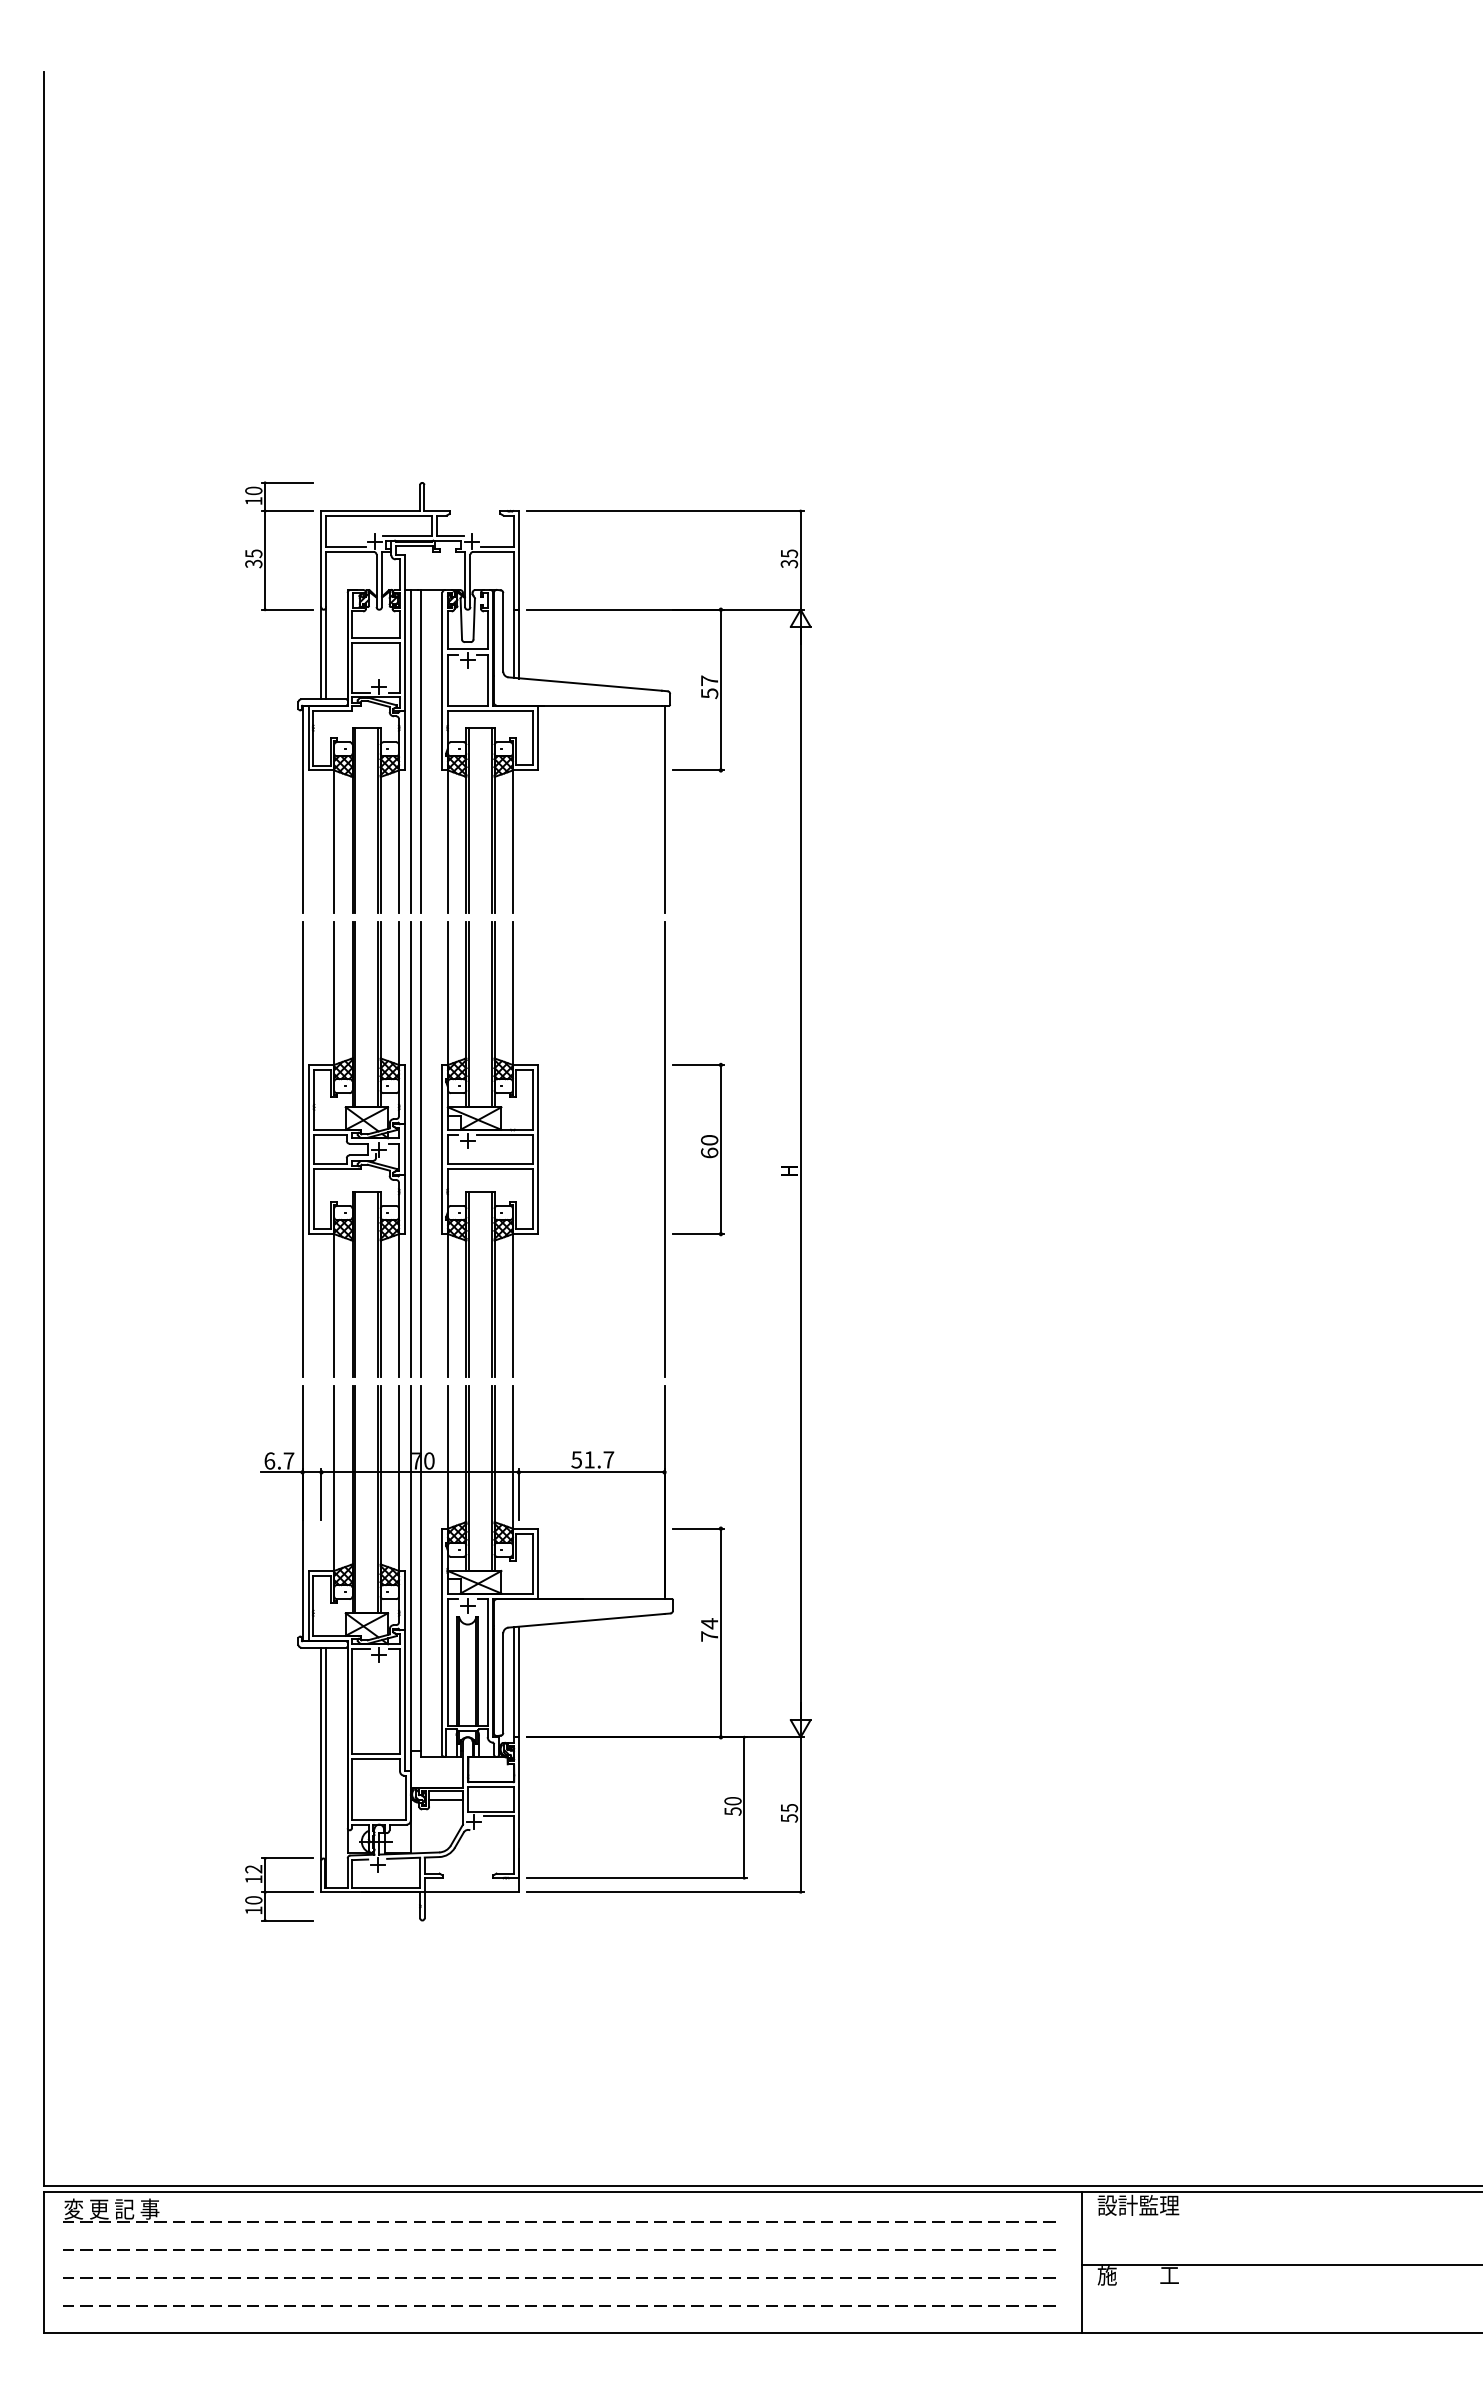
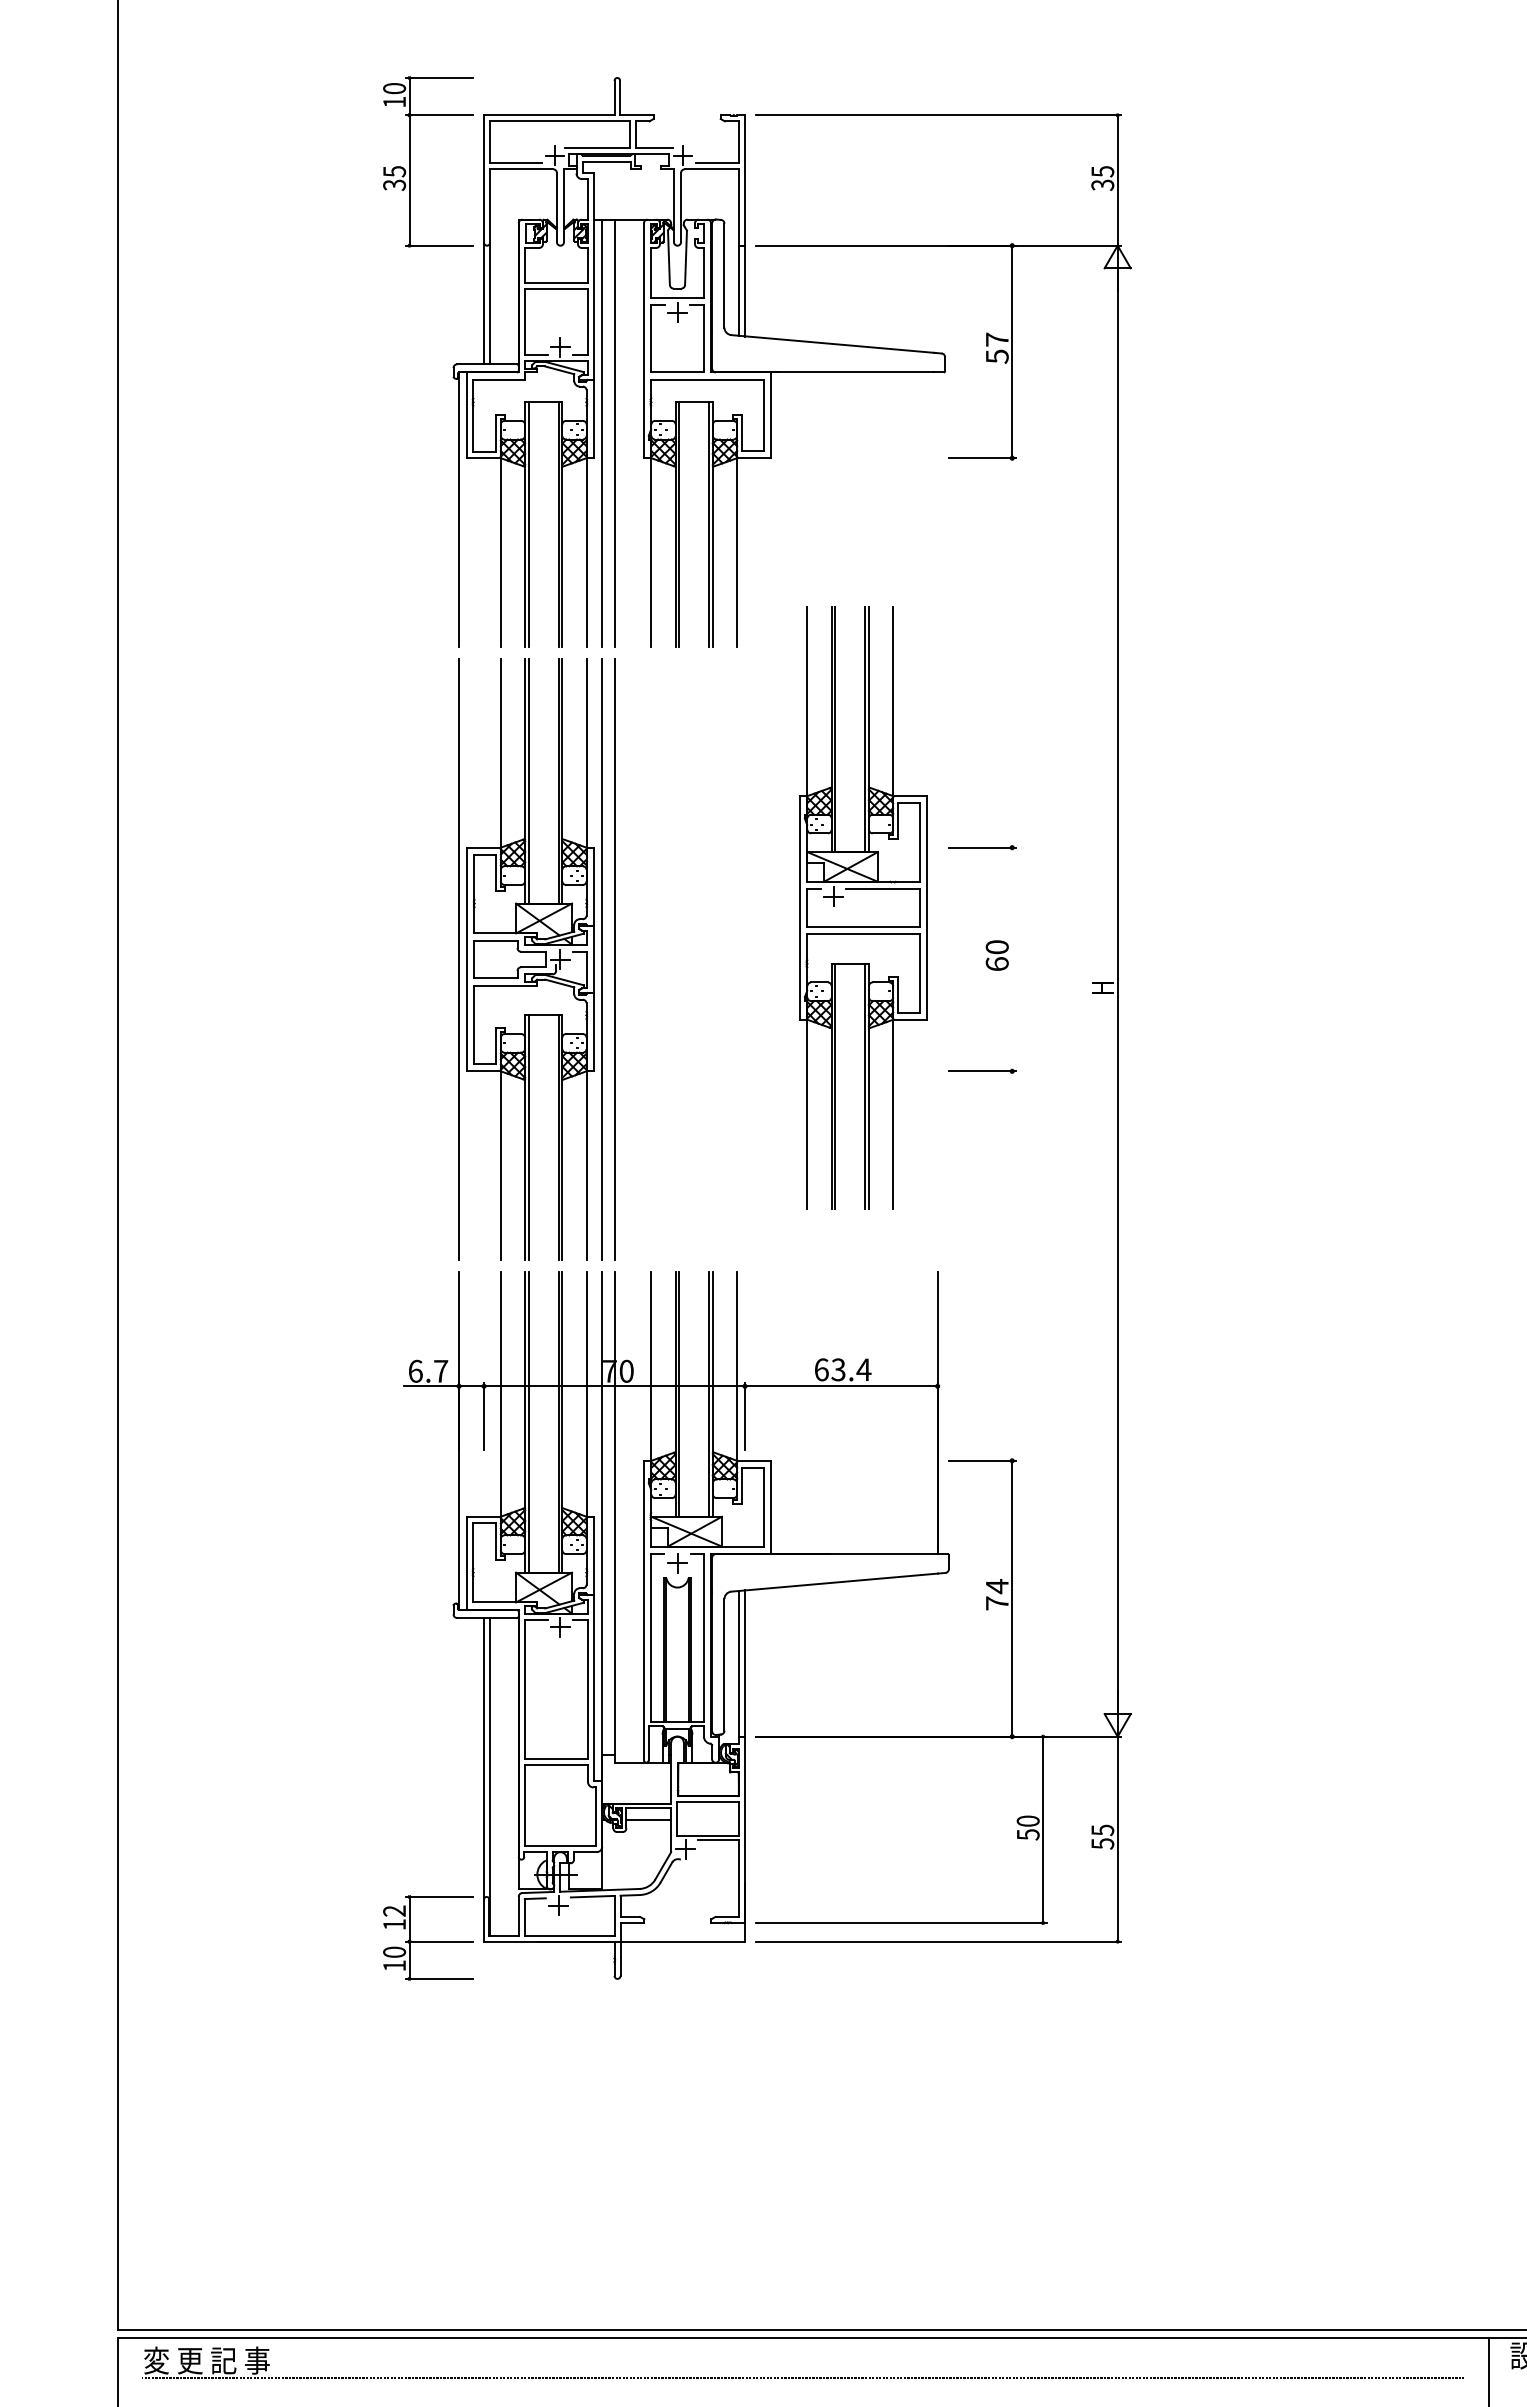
line: (664, 809) -> (937, 509), removed
part: (489, 1149) -> (862, 907), moved
line: (664, 1149) -> (937, 959), removed
line: (720, 1149) -> (1011, 959), removed
text: (592, 1459) -> (842, 1369), 51.7 -> 63.4

